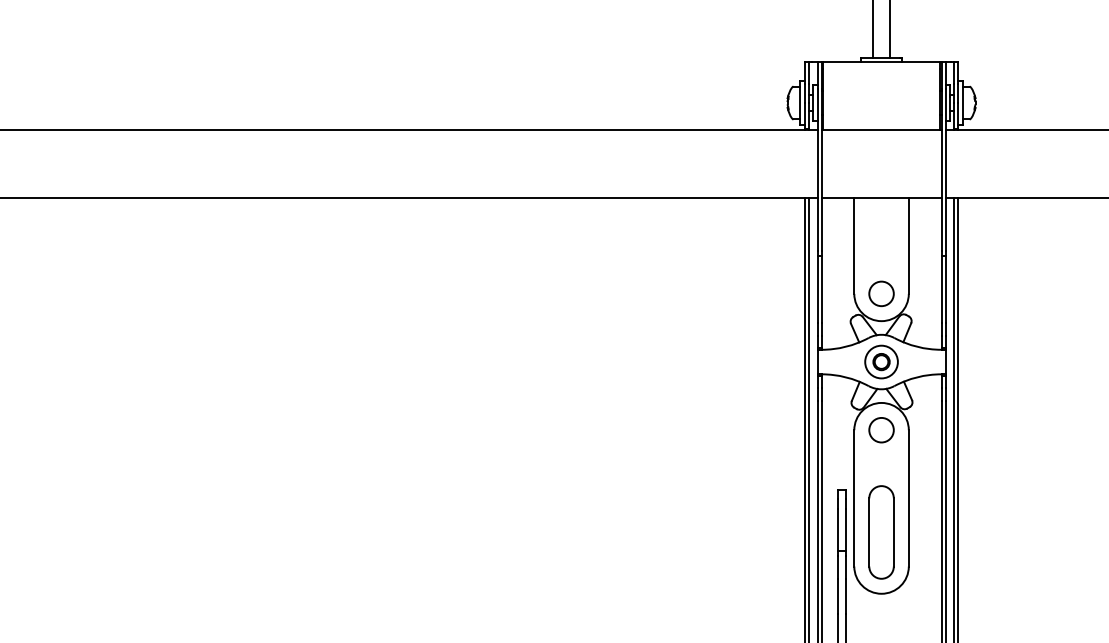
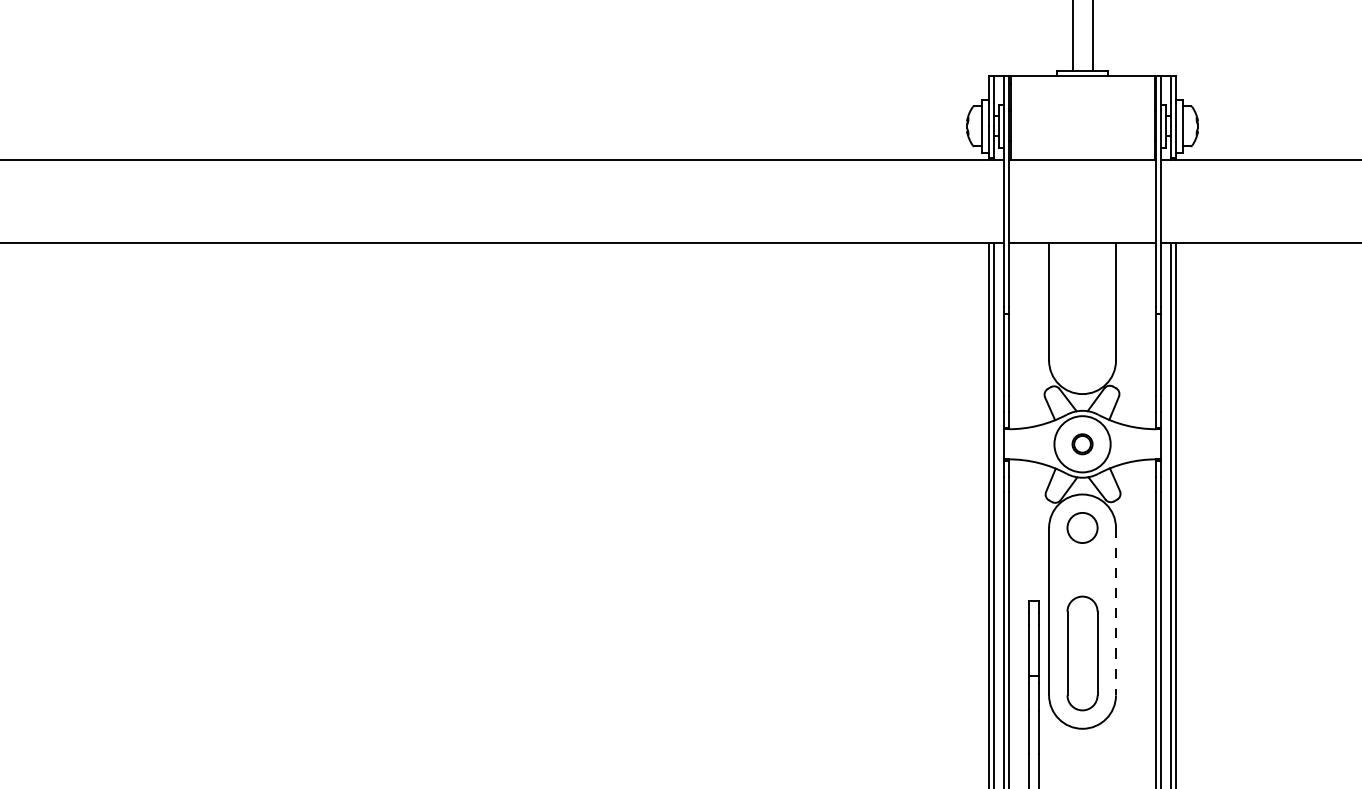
circle: (881, 293) -> (1082, 360), removed
circle: (881, 362) -> (1082, 444), size x1.4
line: (909, 498) -> (1116, 611), solid -> dashed

